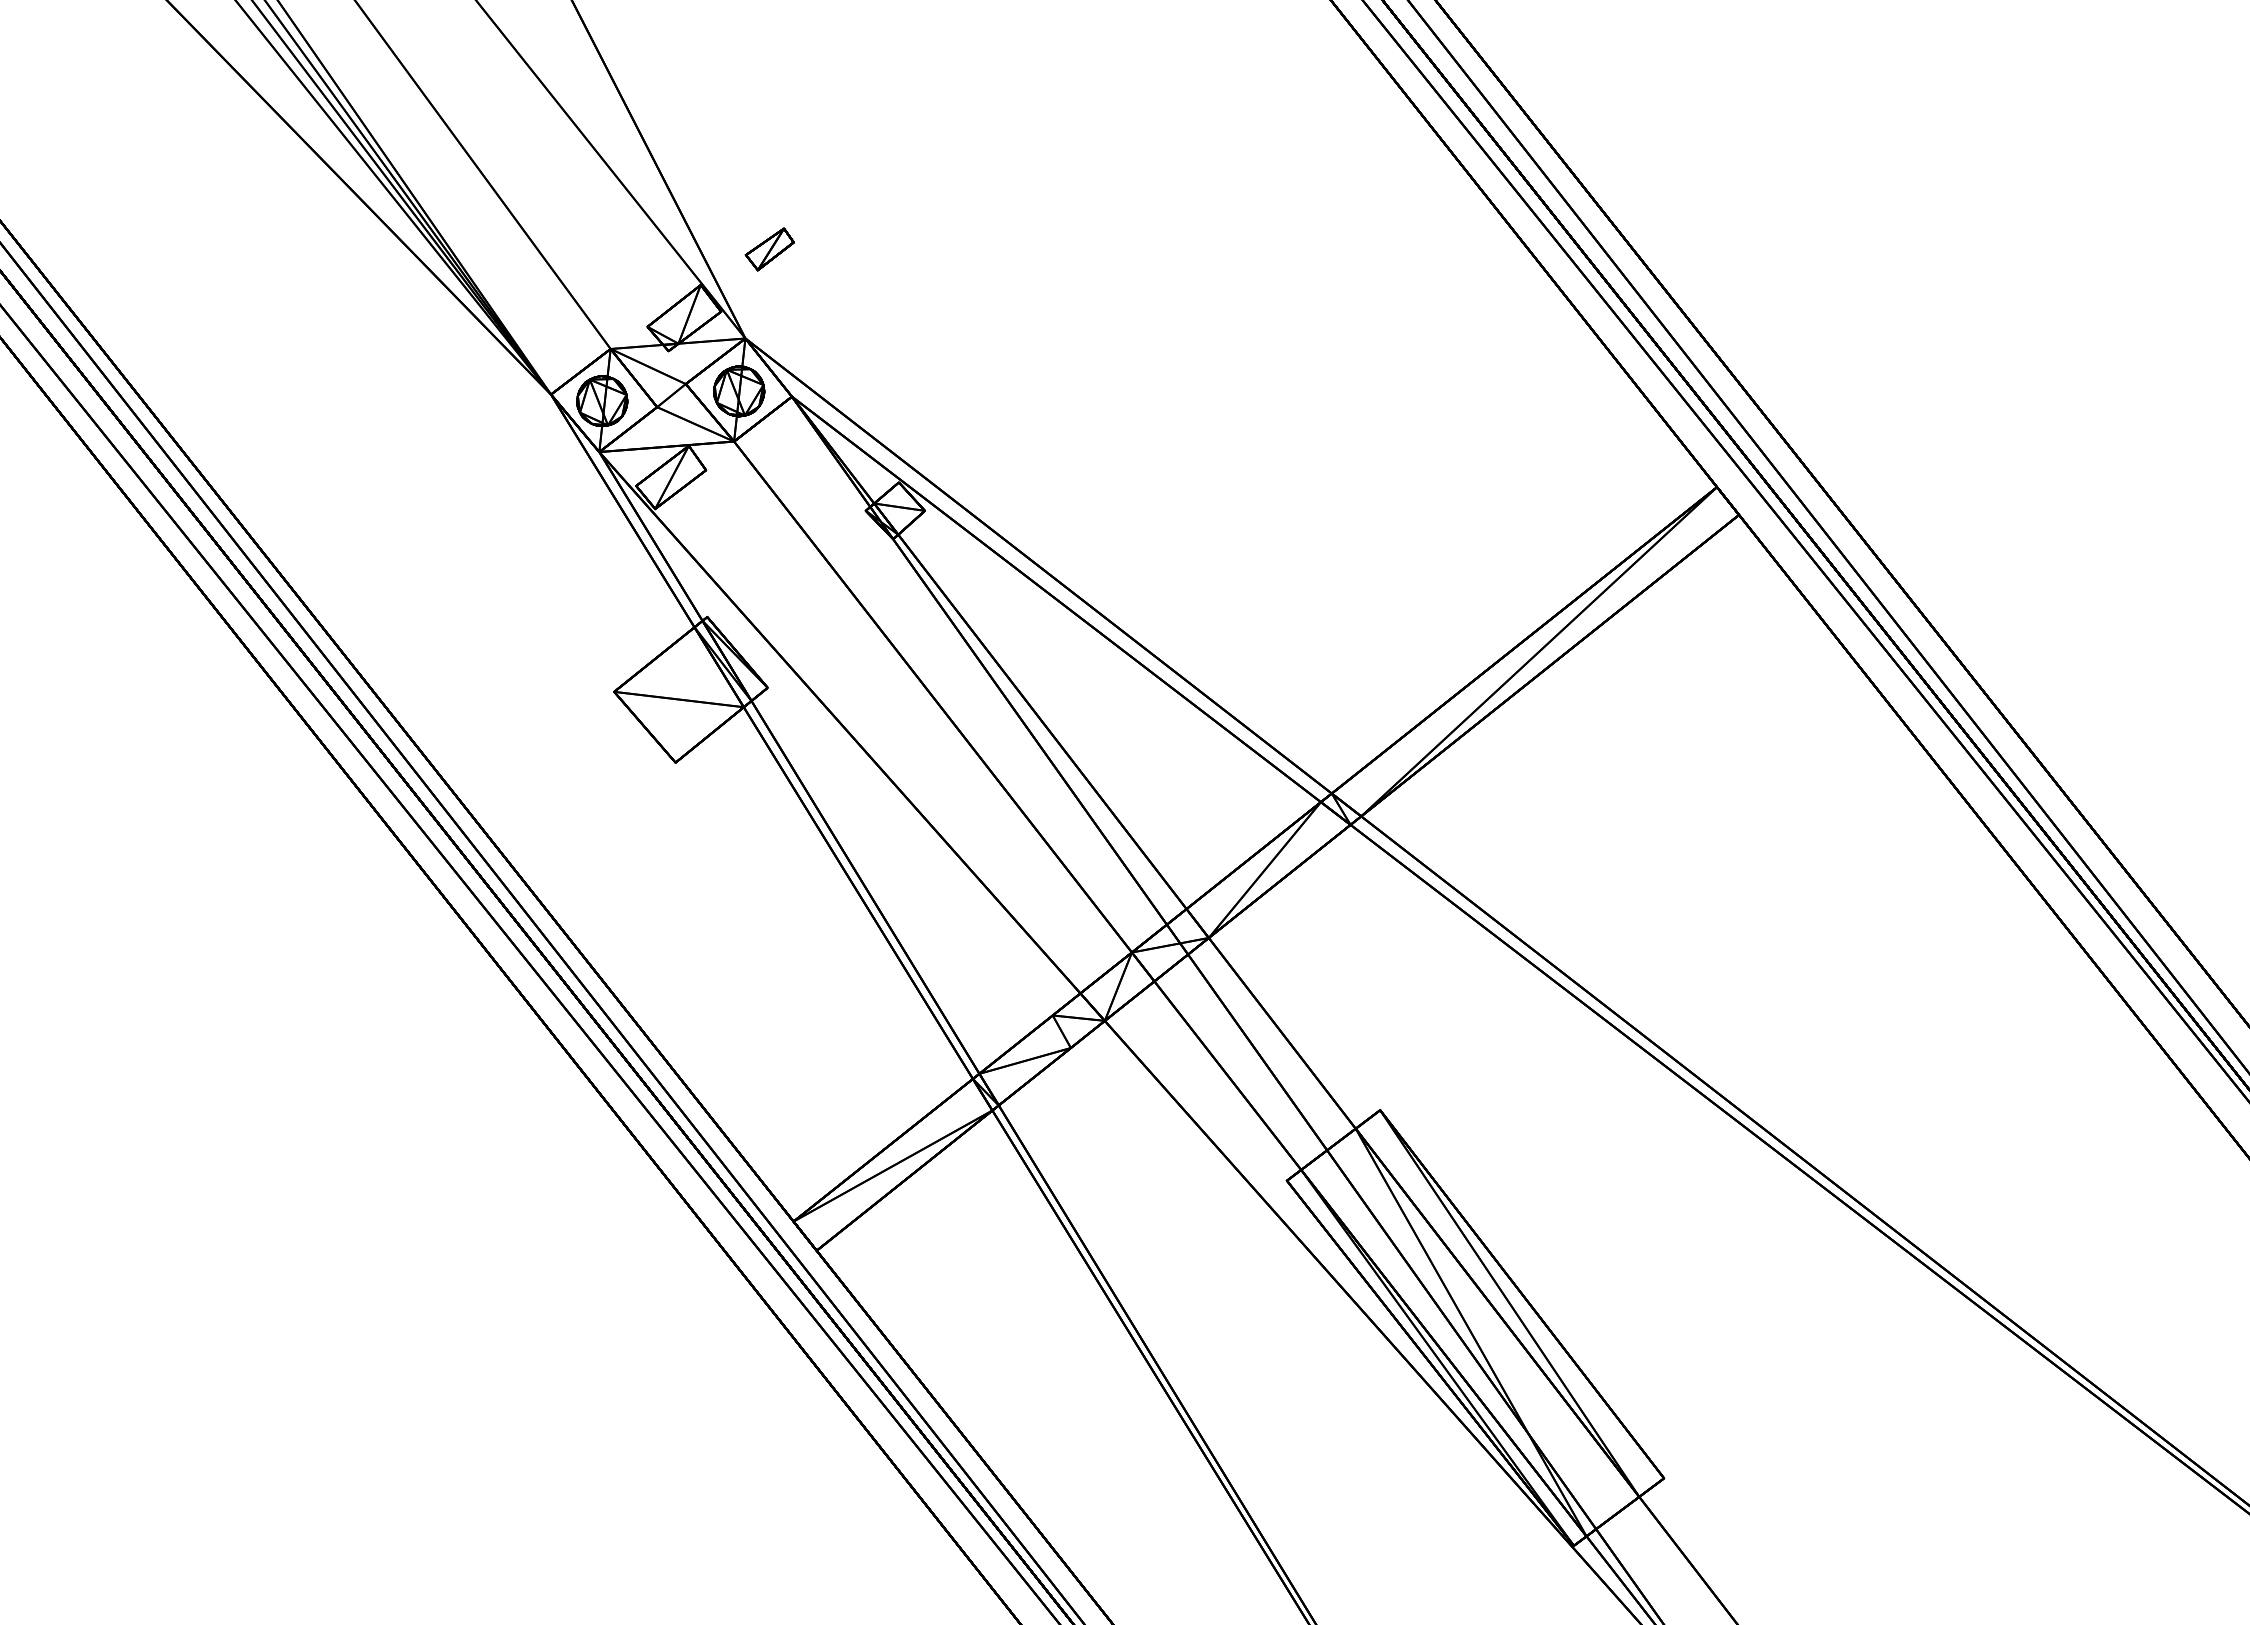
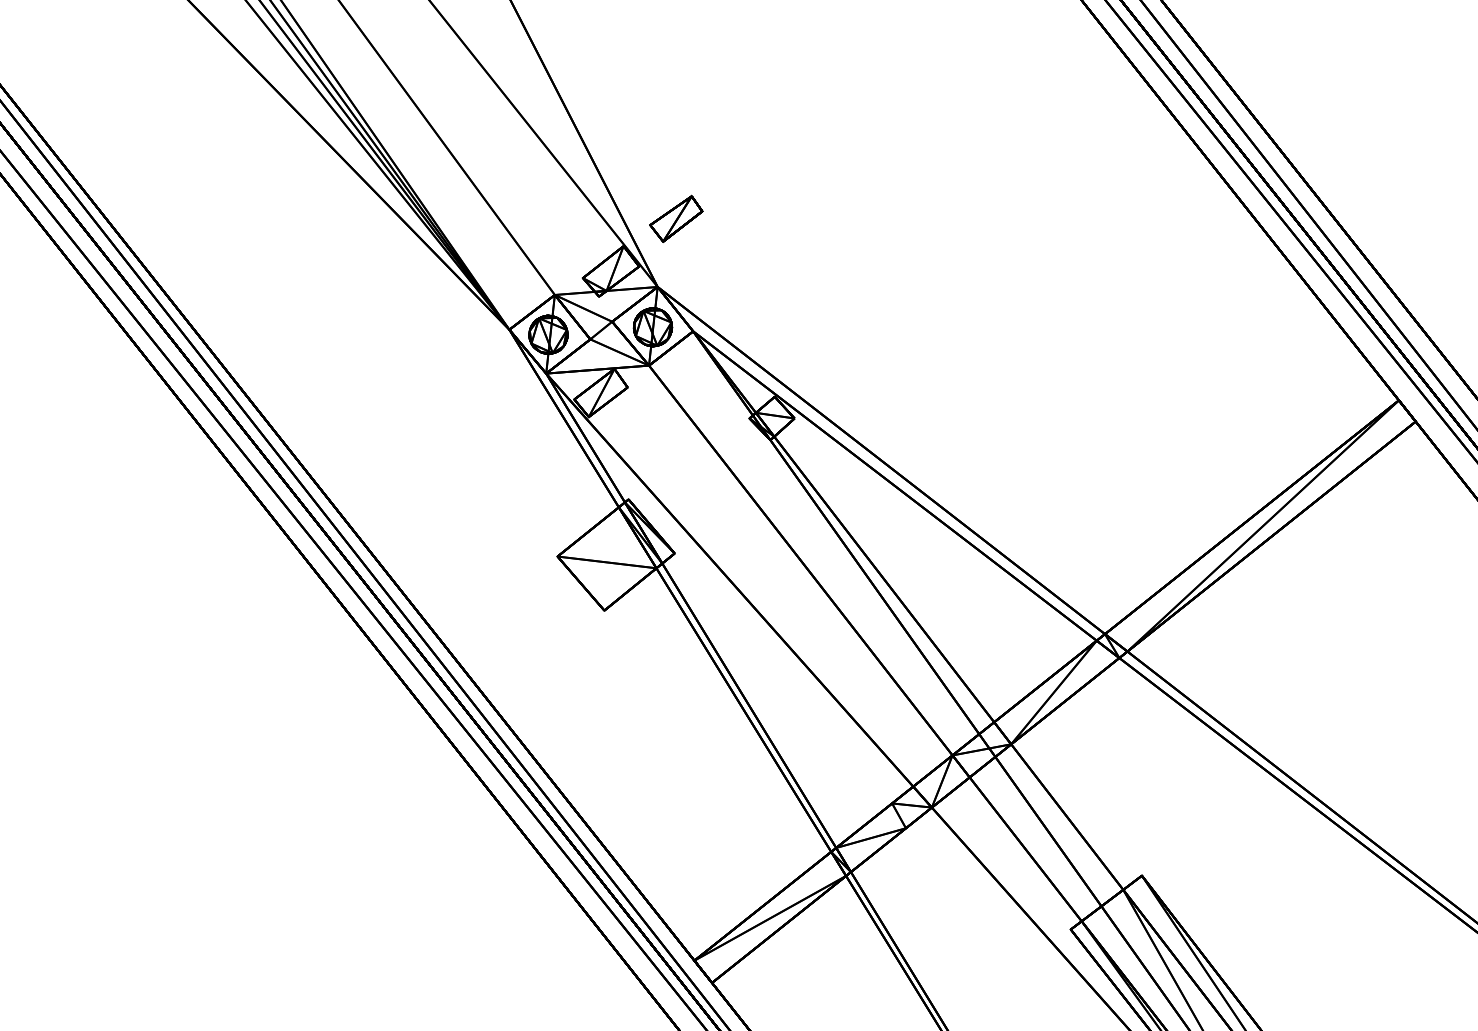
part: (769, 249) -> (676, 219), size x1.43

